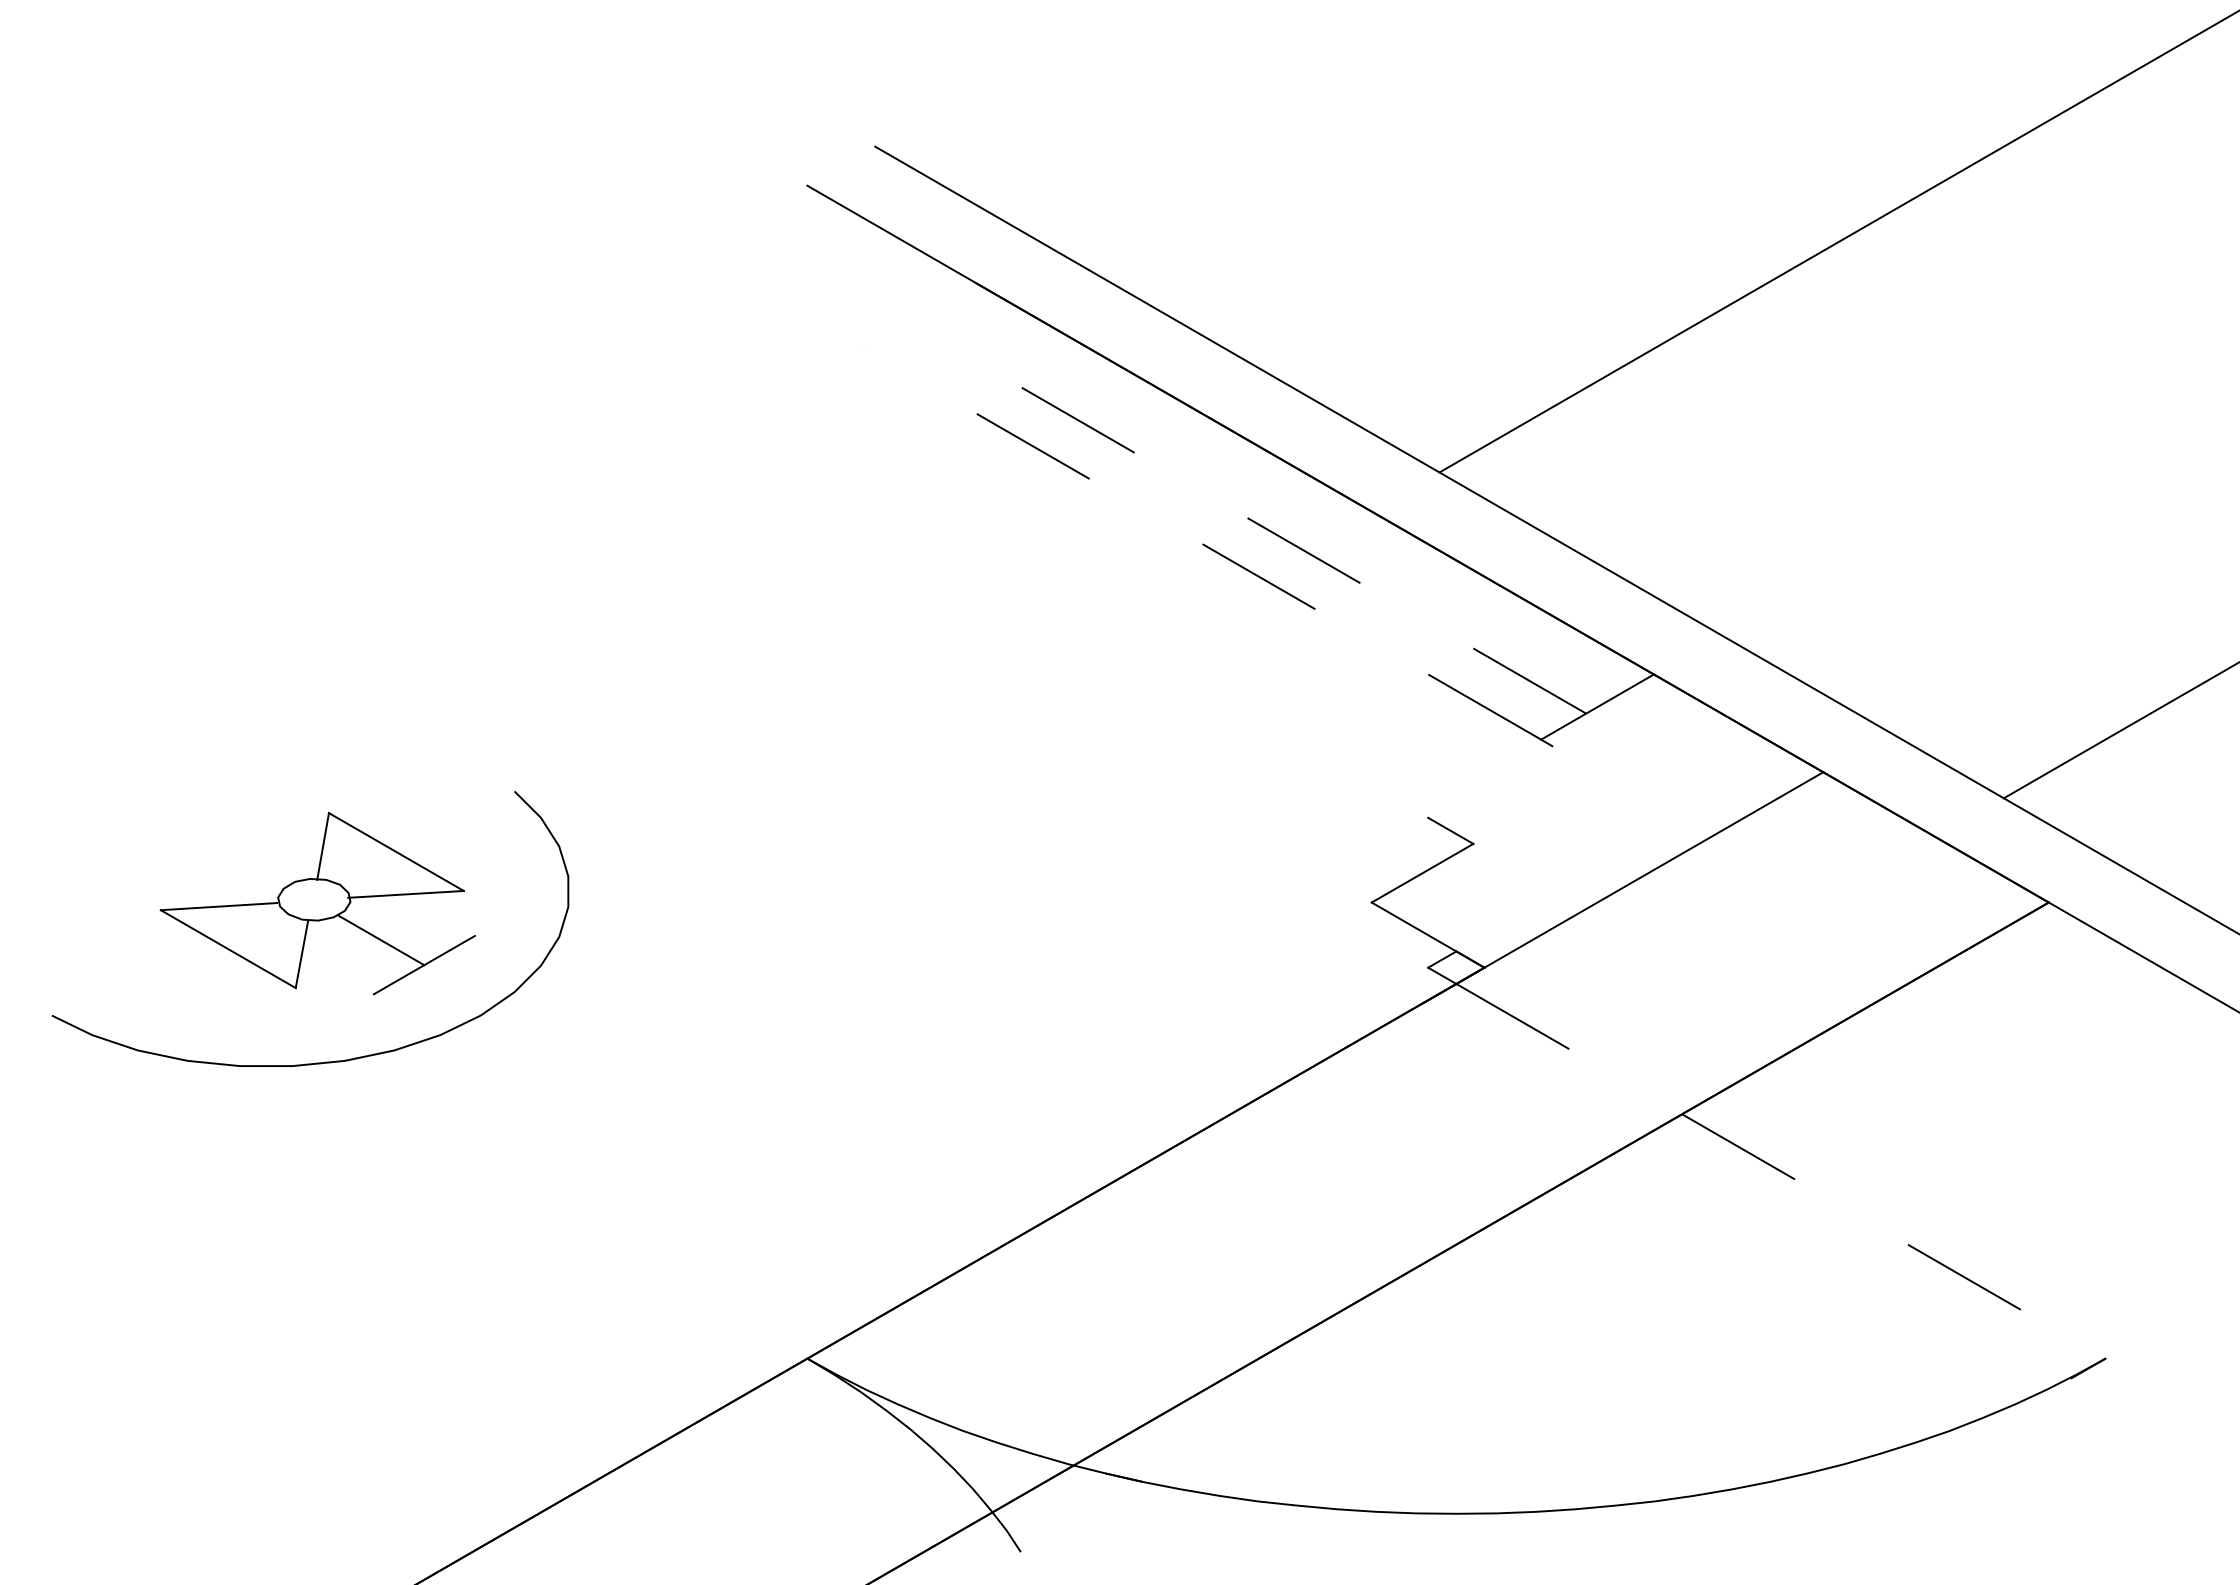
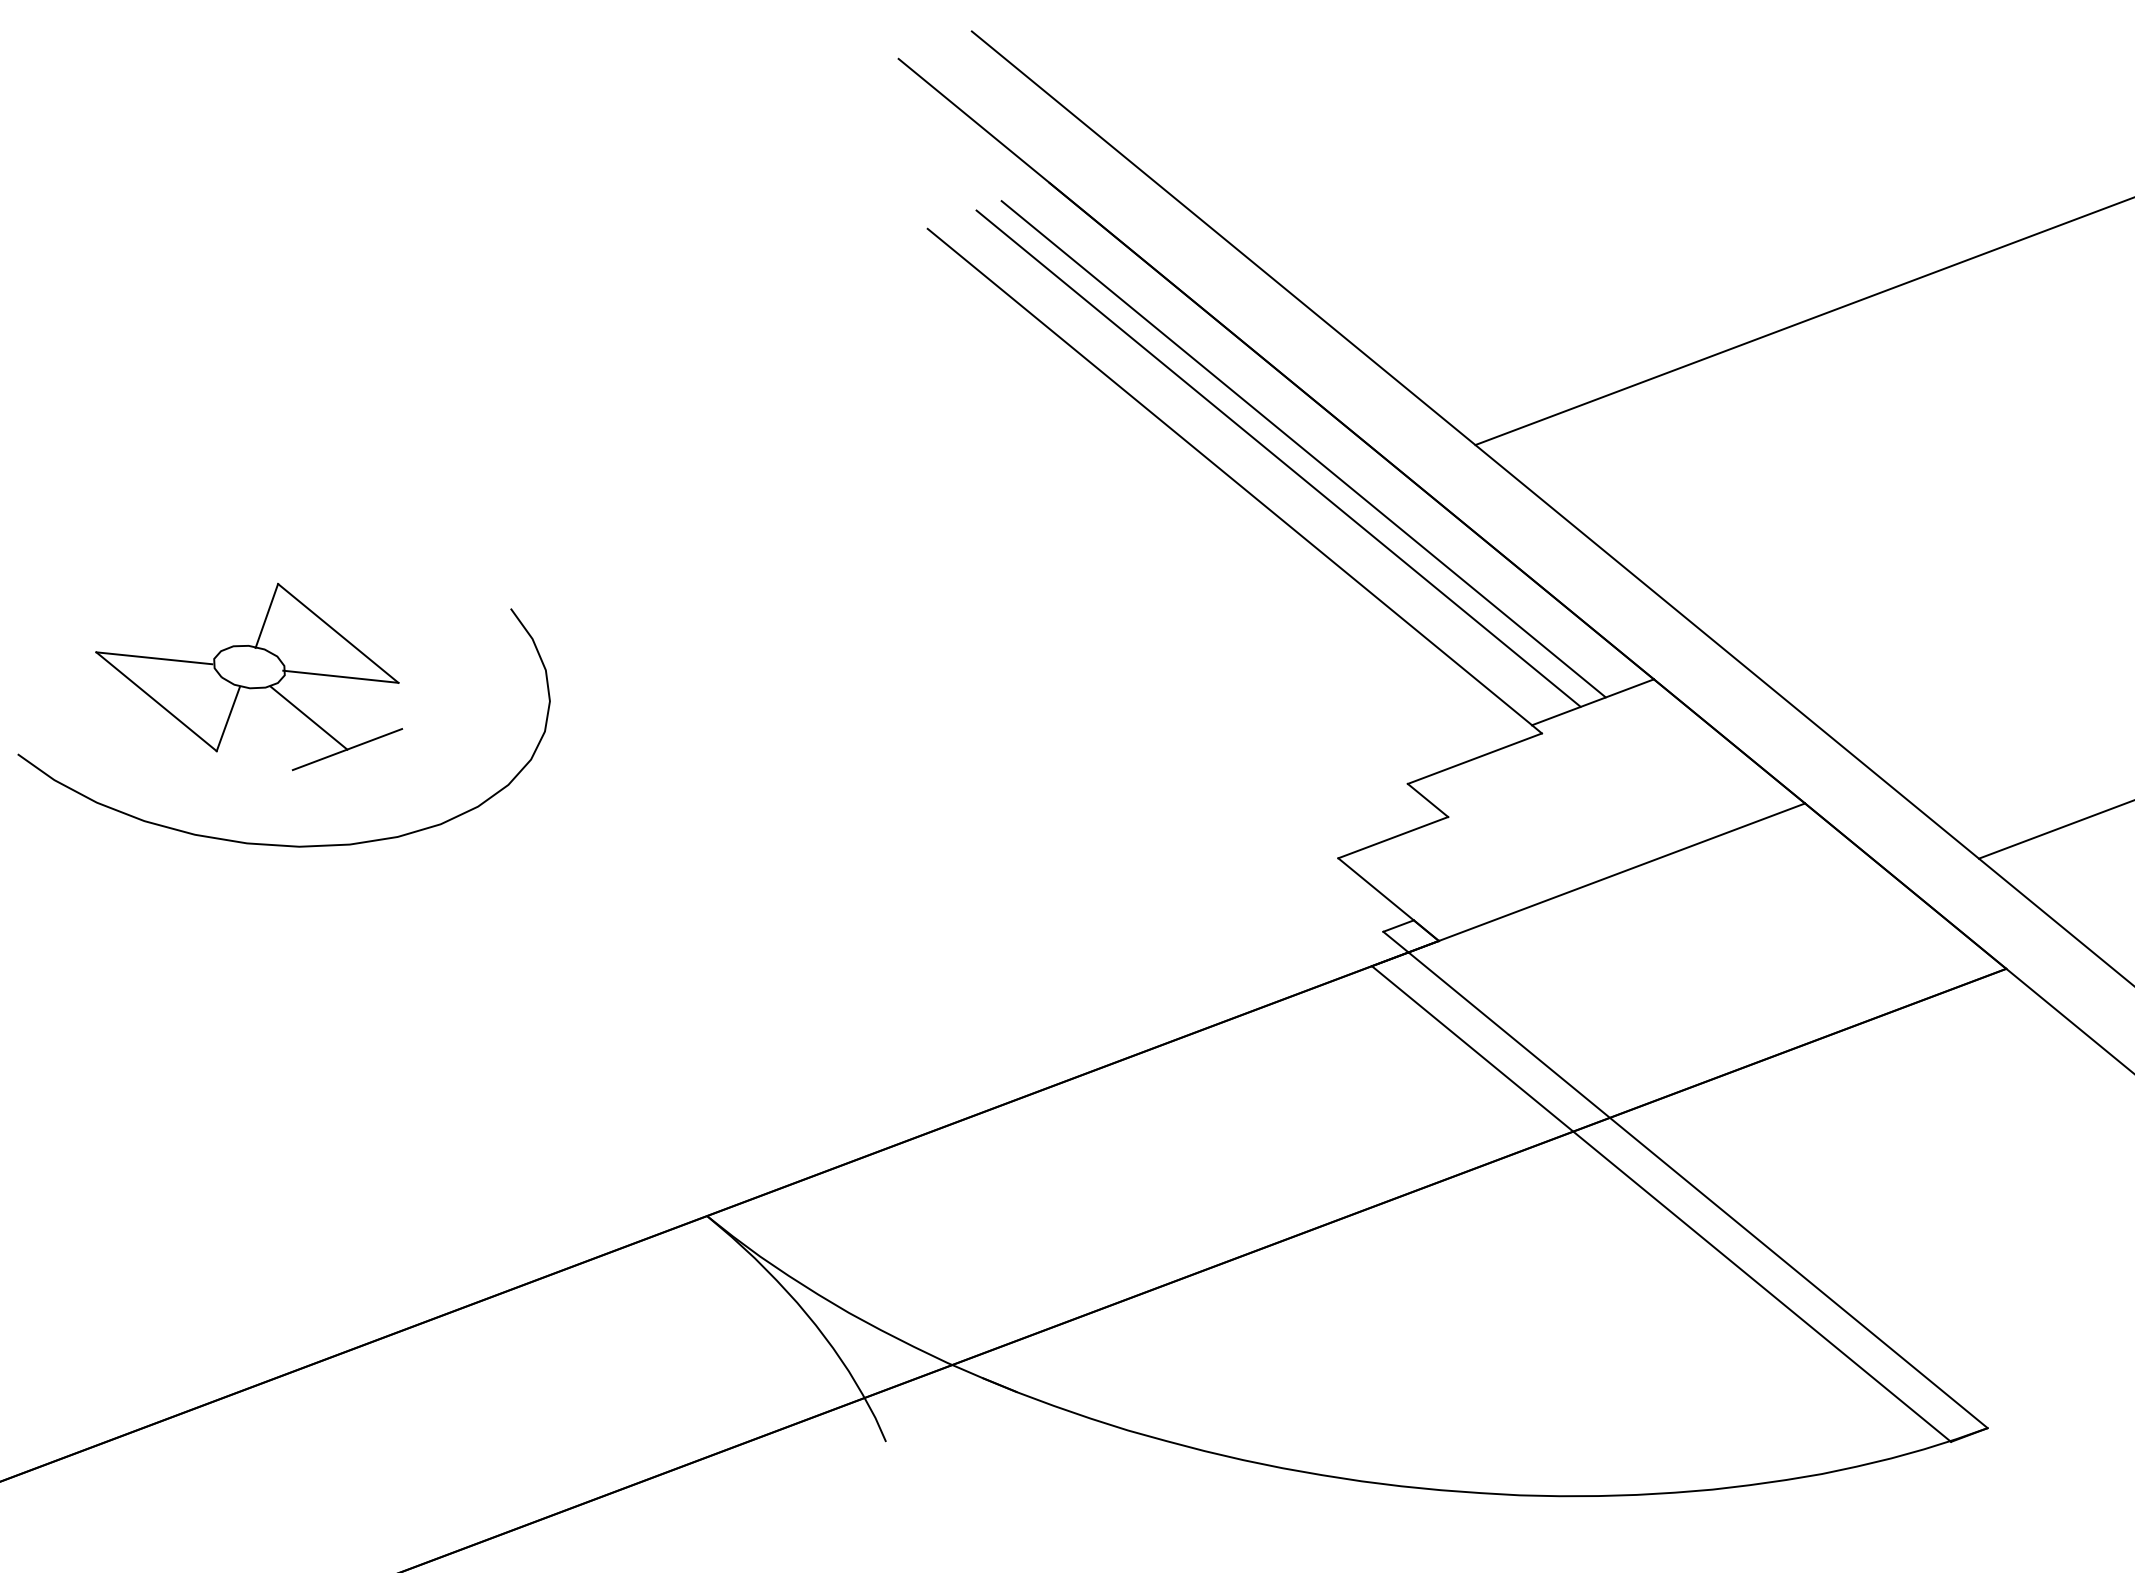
line: (1270, 504) -> (1303, 449), added
line: (1247, 518) -> (1278, 459), dashed -> solid
line: (1202, 543) -> (1229, 476), dashed -> solid
line: (1490, 781) -> (1475, 758), added
part: (317, 903) -> (252, 671), moved
line: (1780, 1171) -> (1697, 1190), dashed -> solid
line: (1746, 1190) -> (1661, 1203), added

